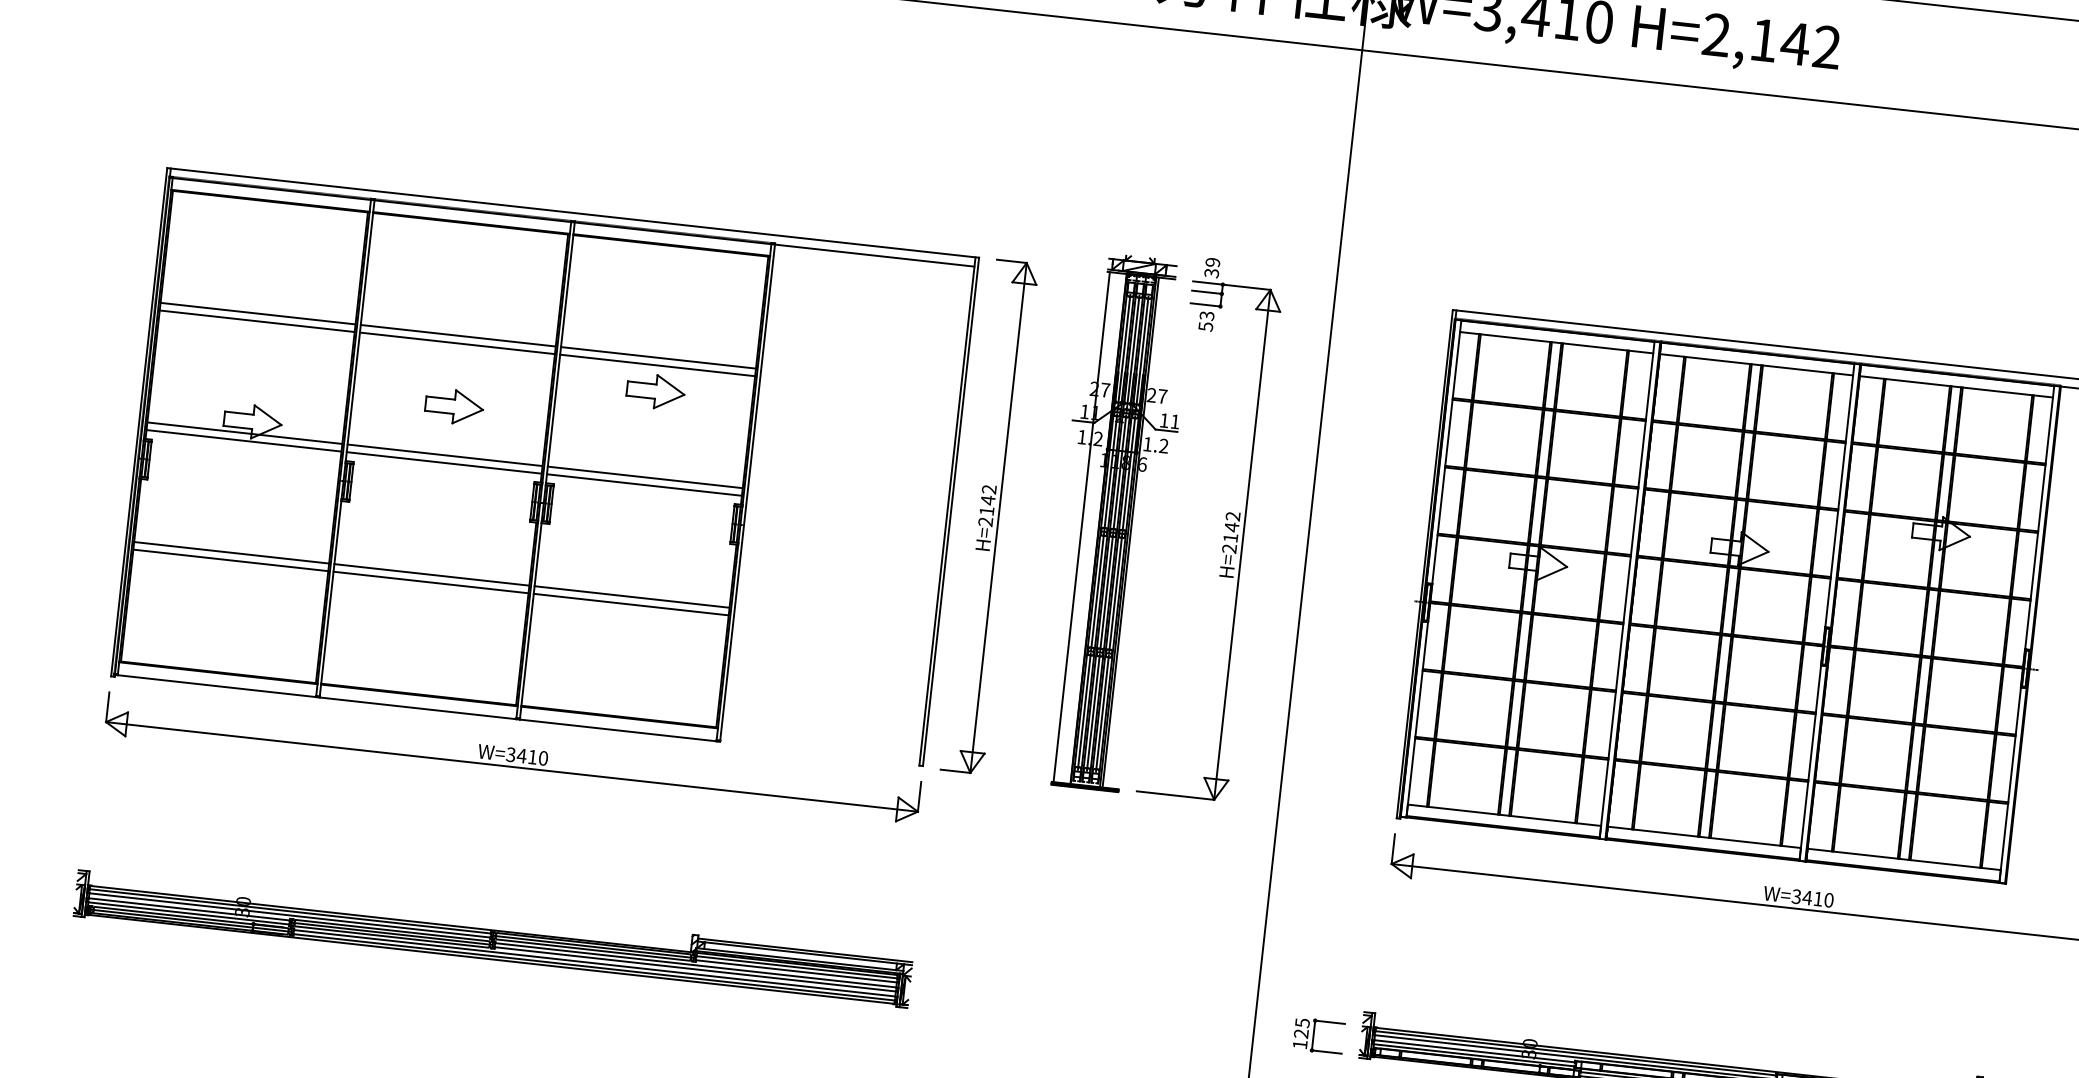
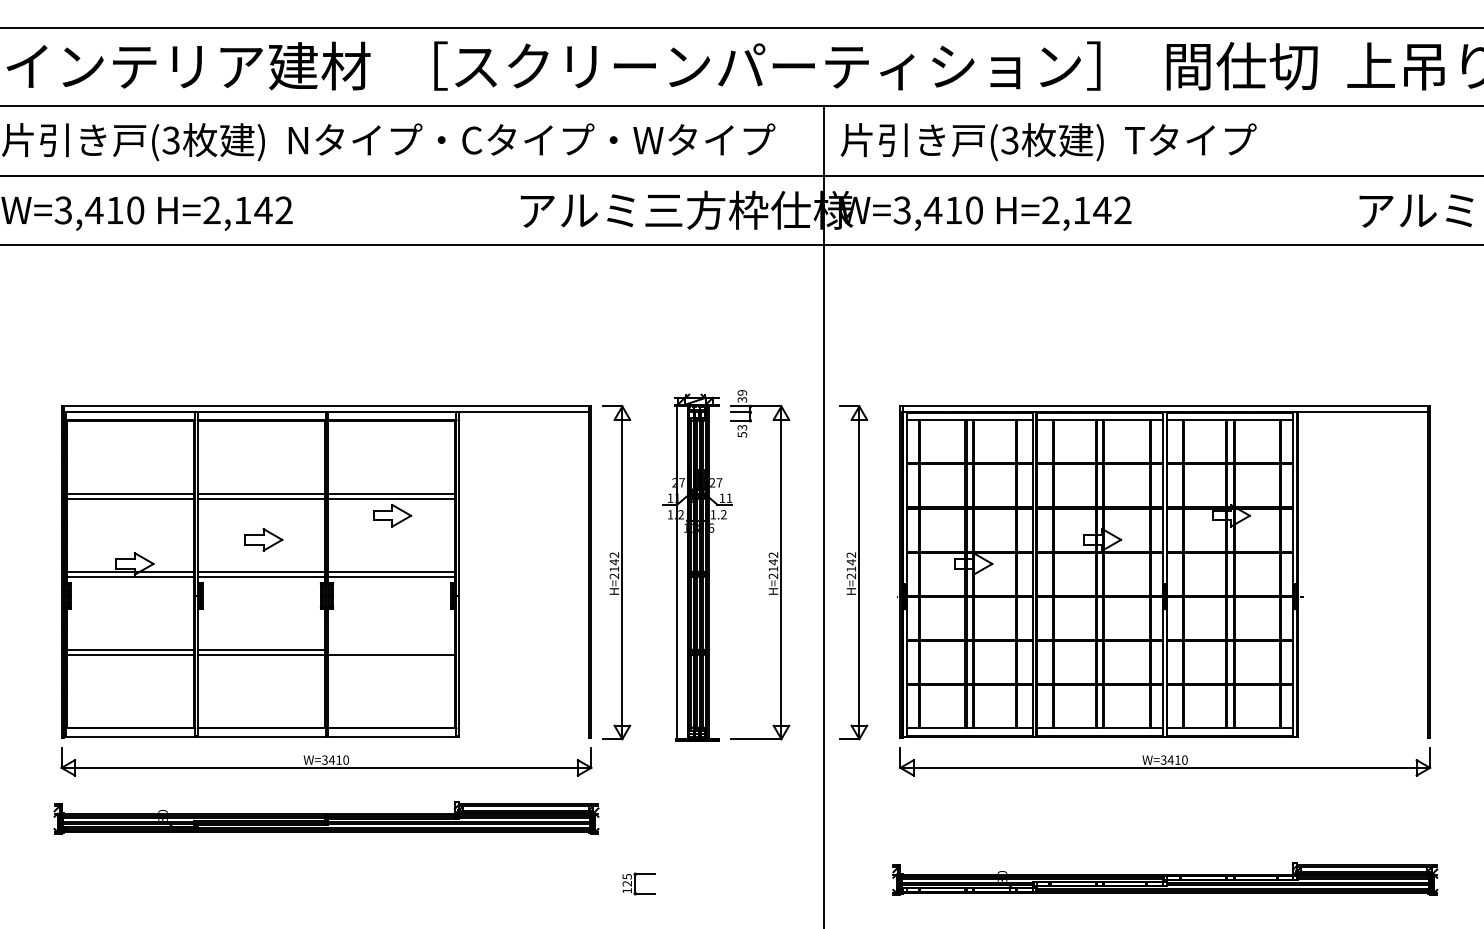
part: (1352, 556) -> (853, 572), added
line: (631, 596) -> (391, 649), removed
part: (493, 936) -> (326, 817), moved
part: (1318, 1035) -> (638, 883), moved

